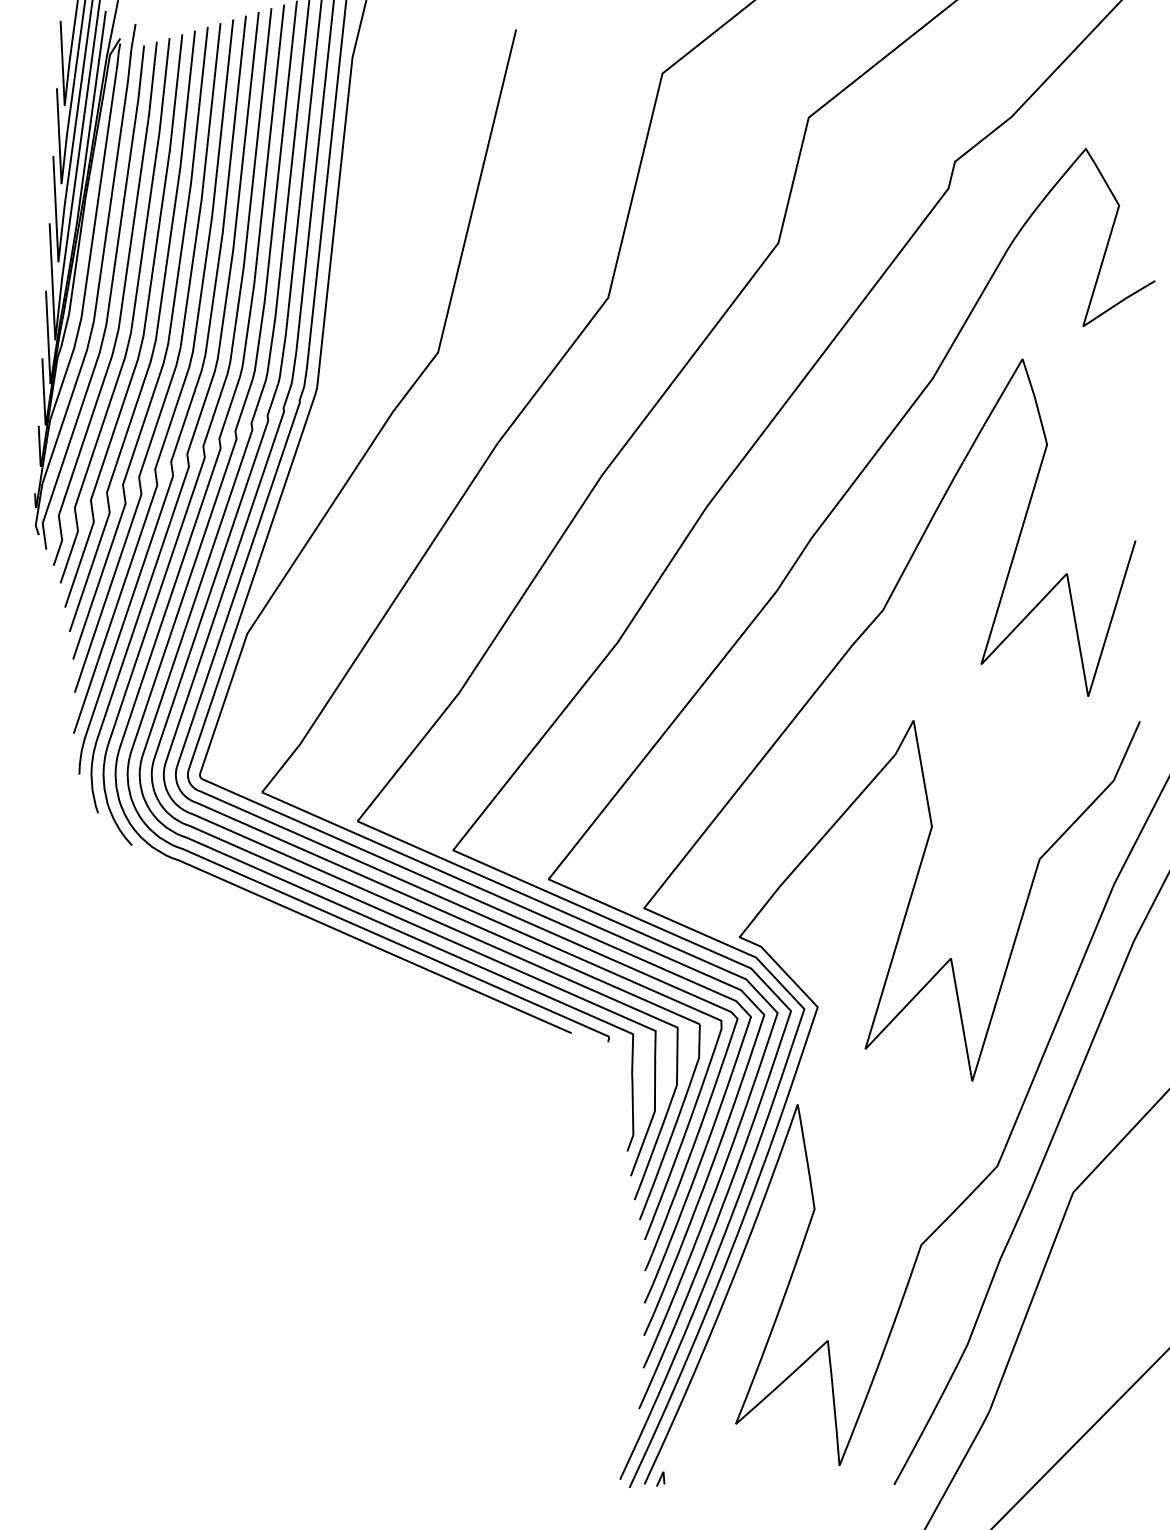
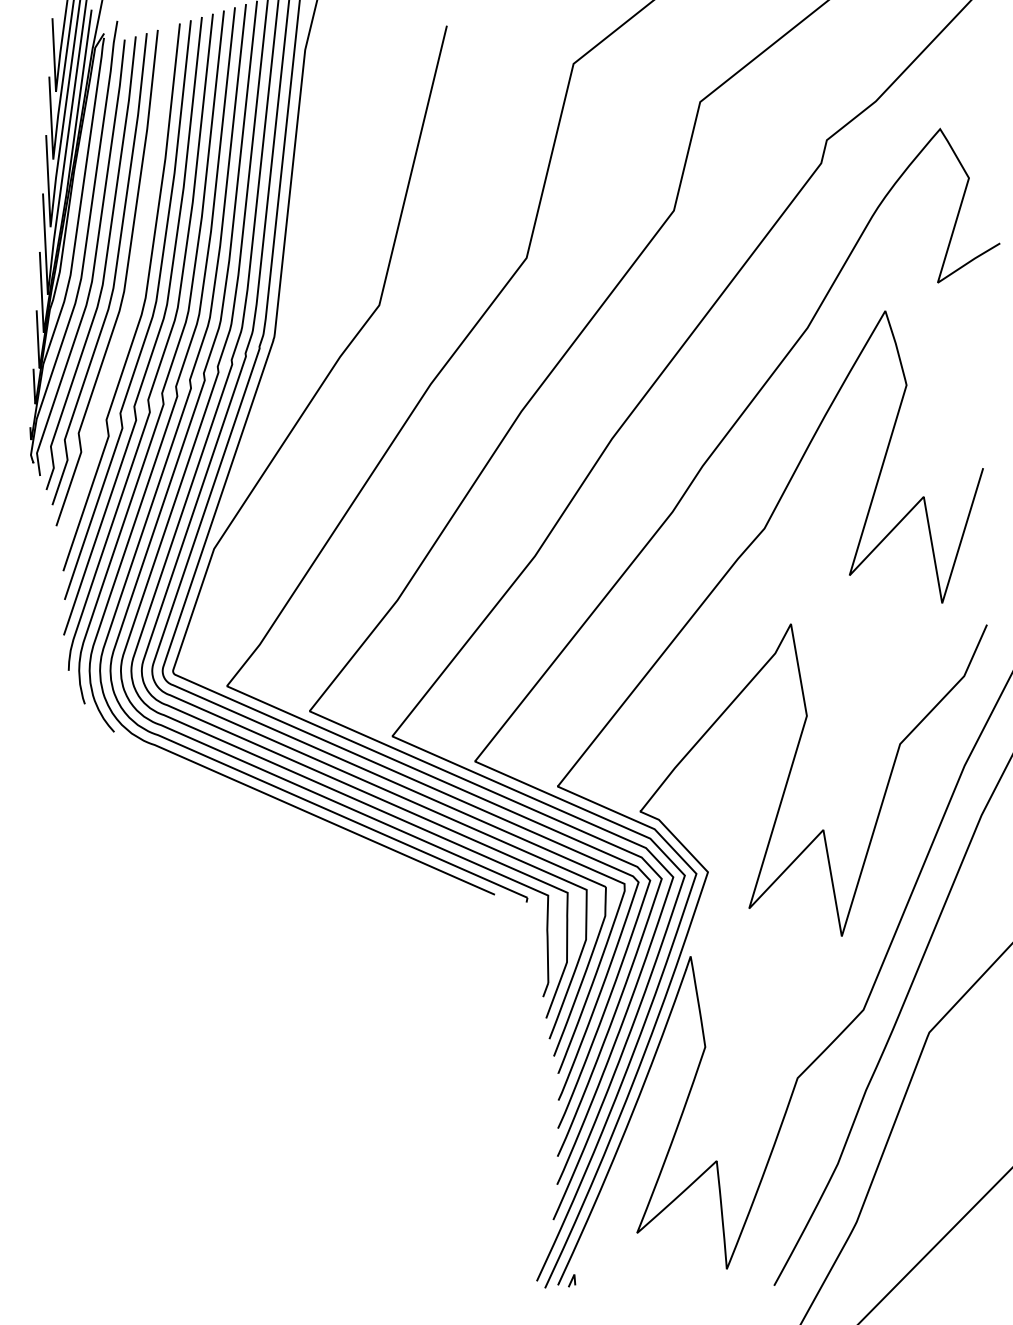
curve: (155, 333) -> (134, 288), removed

